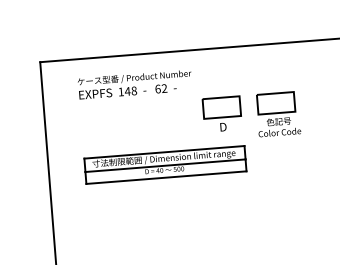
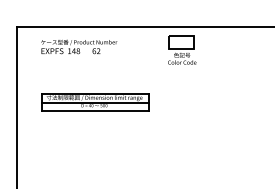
part: (221, 113) -> (135, 70), removed
part: (278, 113) -> (182, 49), moved

